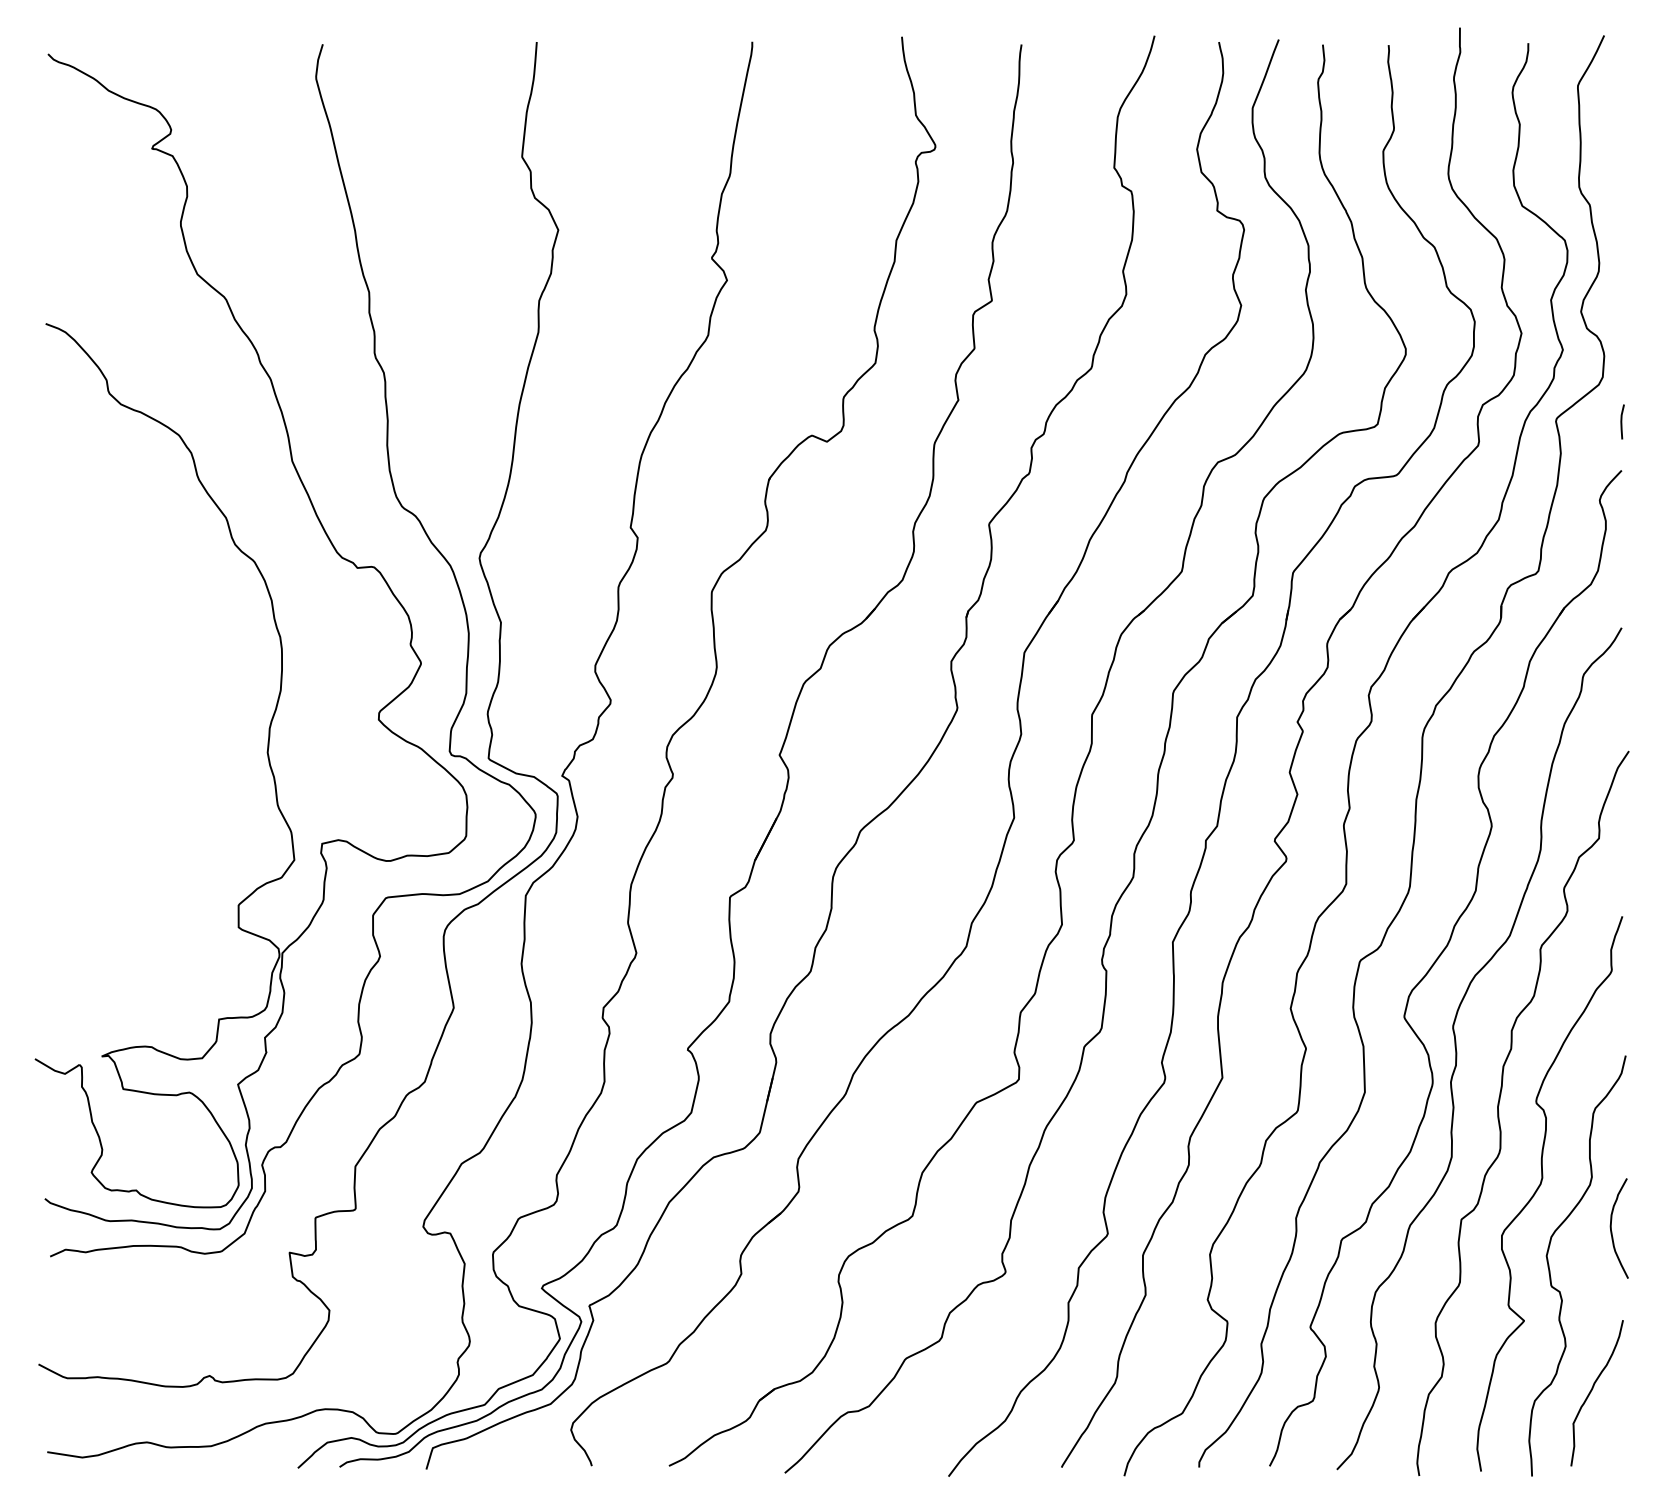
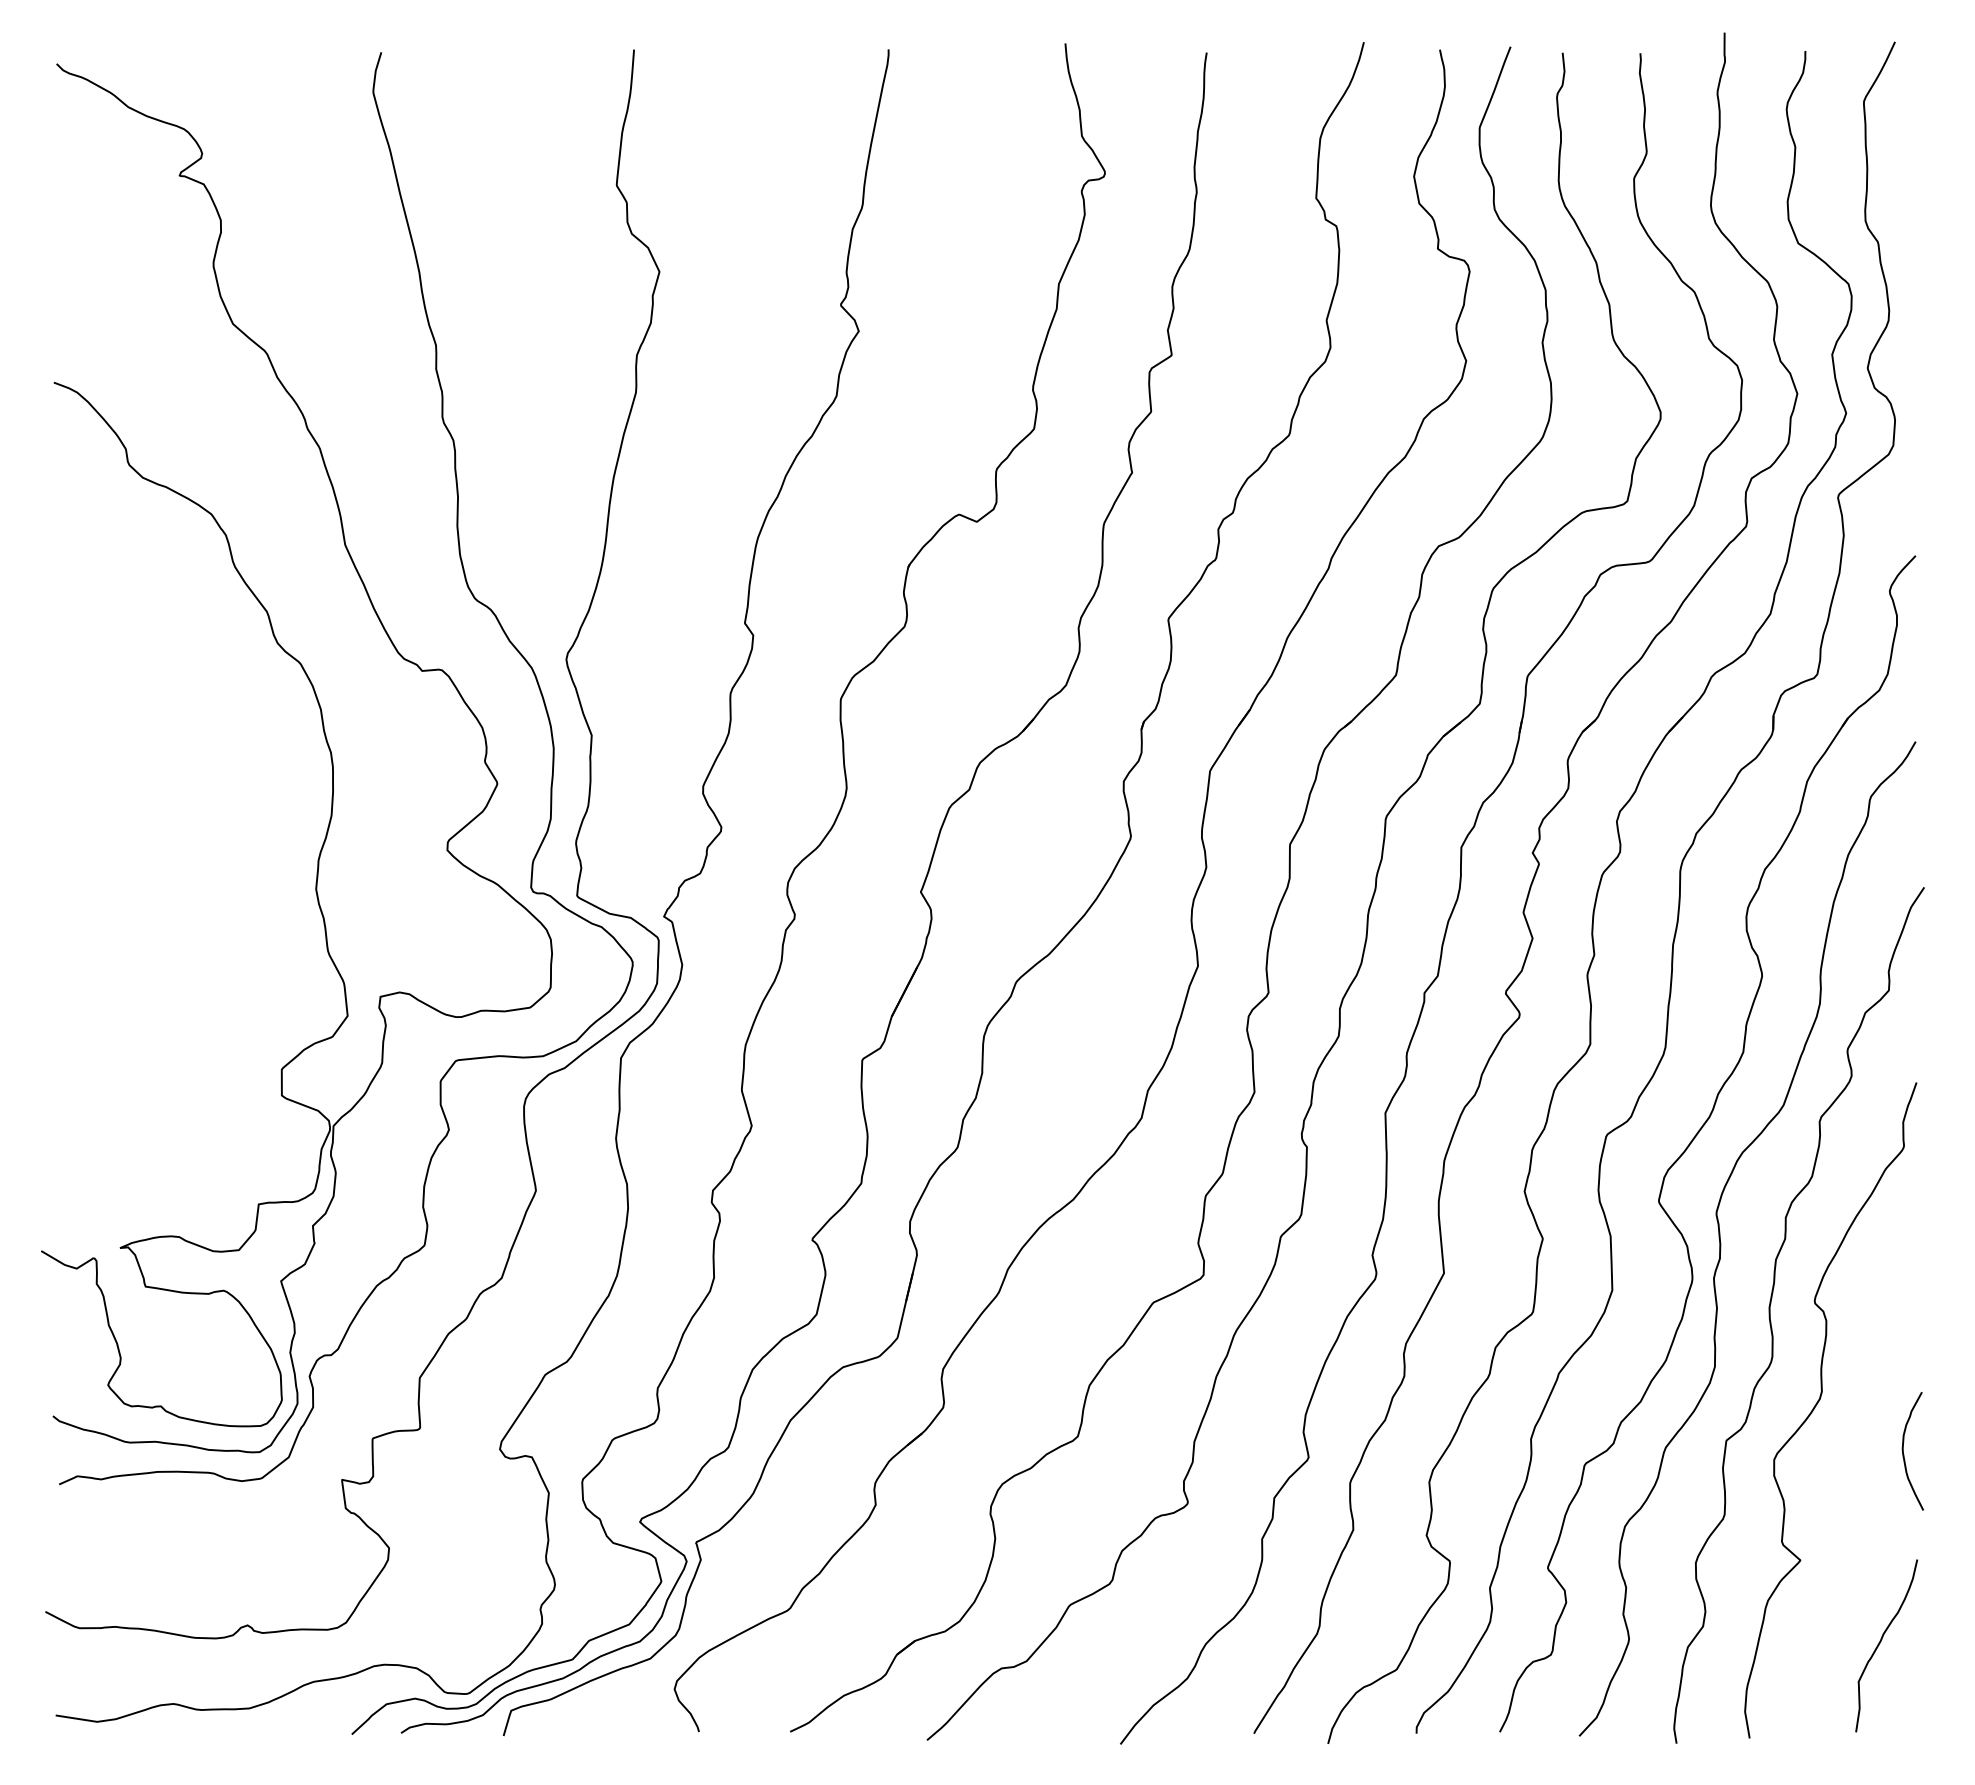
line: (1622, 421) -> (1916, 498), removed
curve: (1550, 1271) -> (1831, 1501), removed

